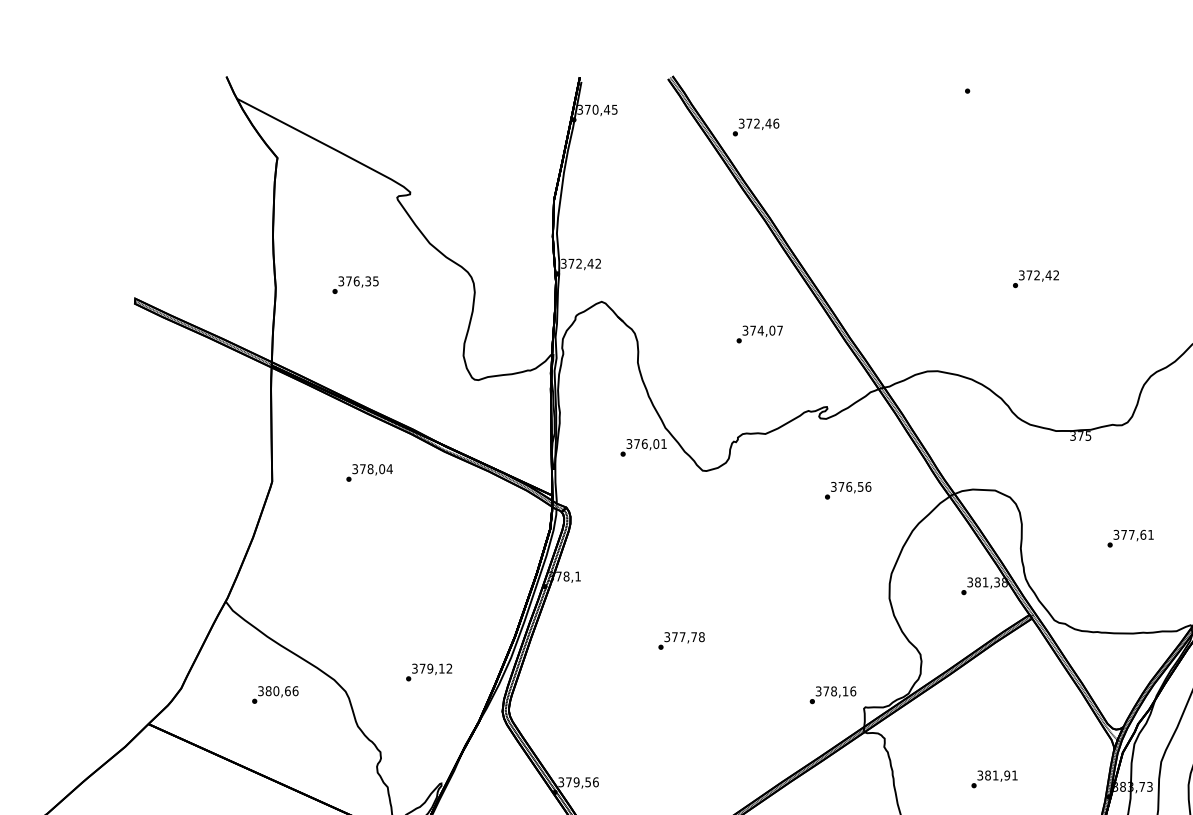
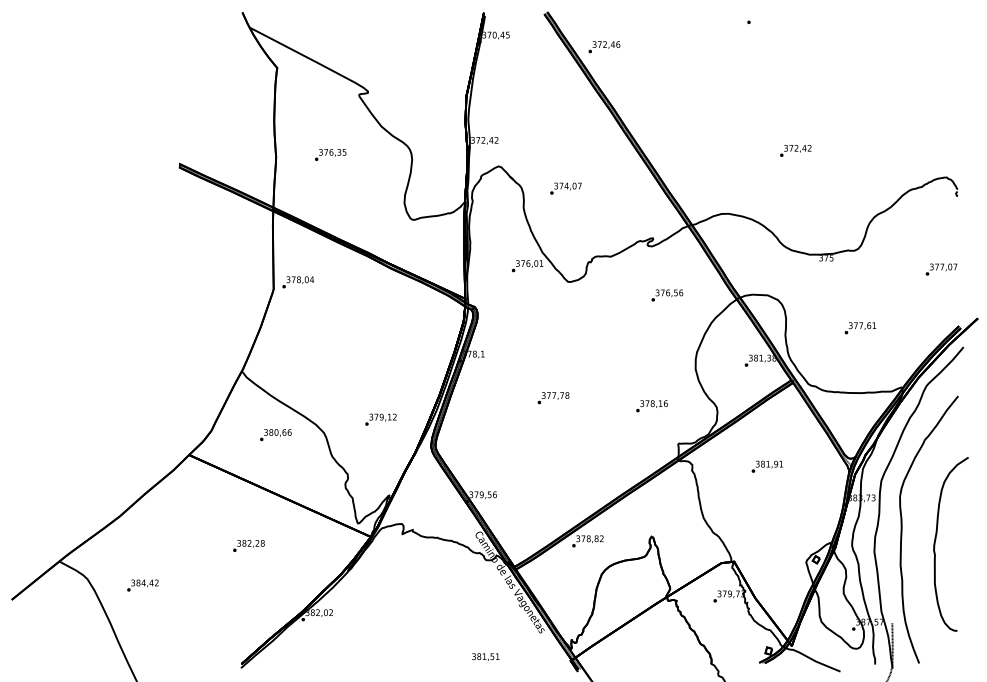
text: (759, 334) -> (565, 188), moved
text: (369, 473) -> (298, 282), moved
text: (832, 695) -> (651, 406), moved
text: (994, 778) -> (767, 466), moved

